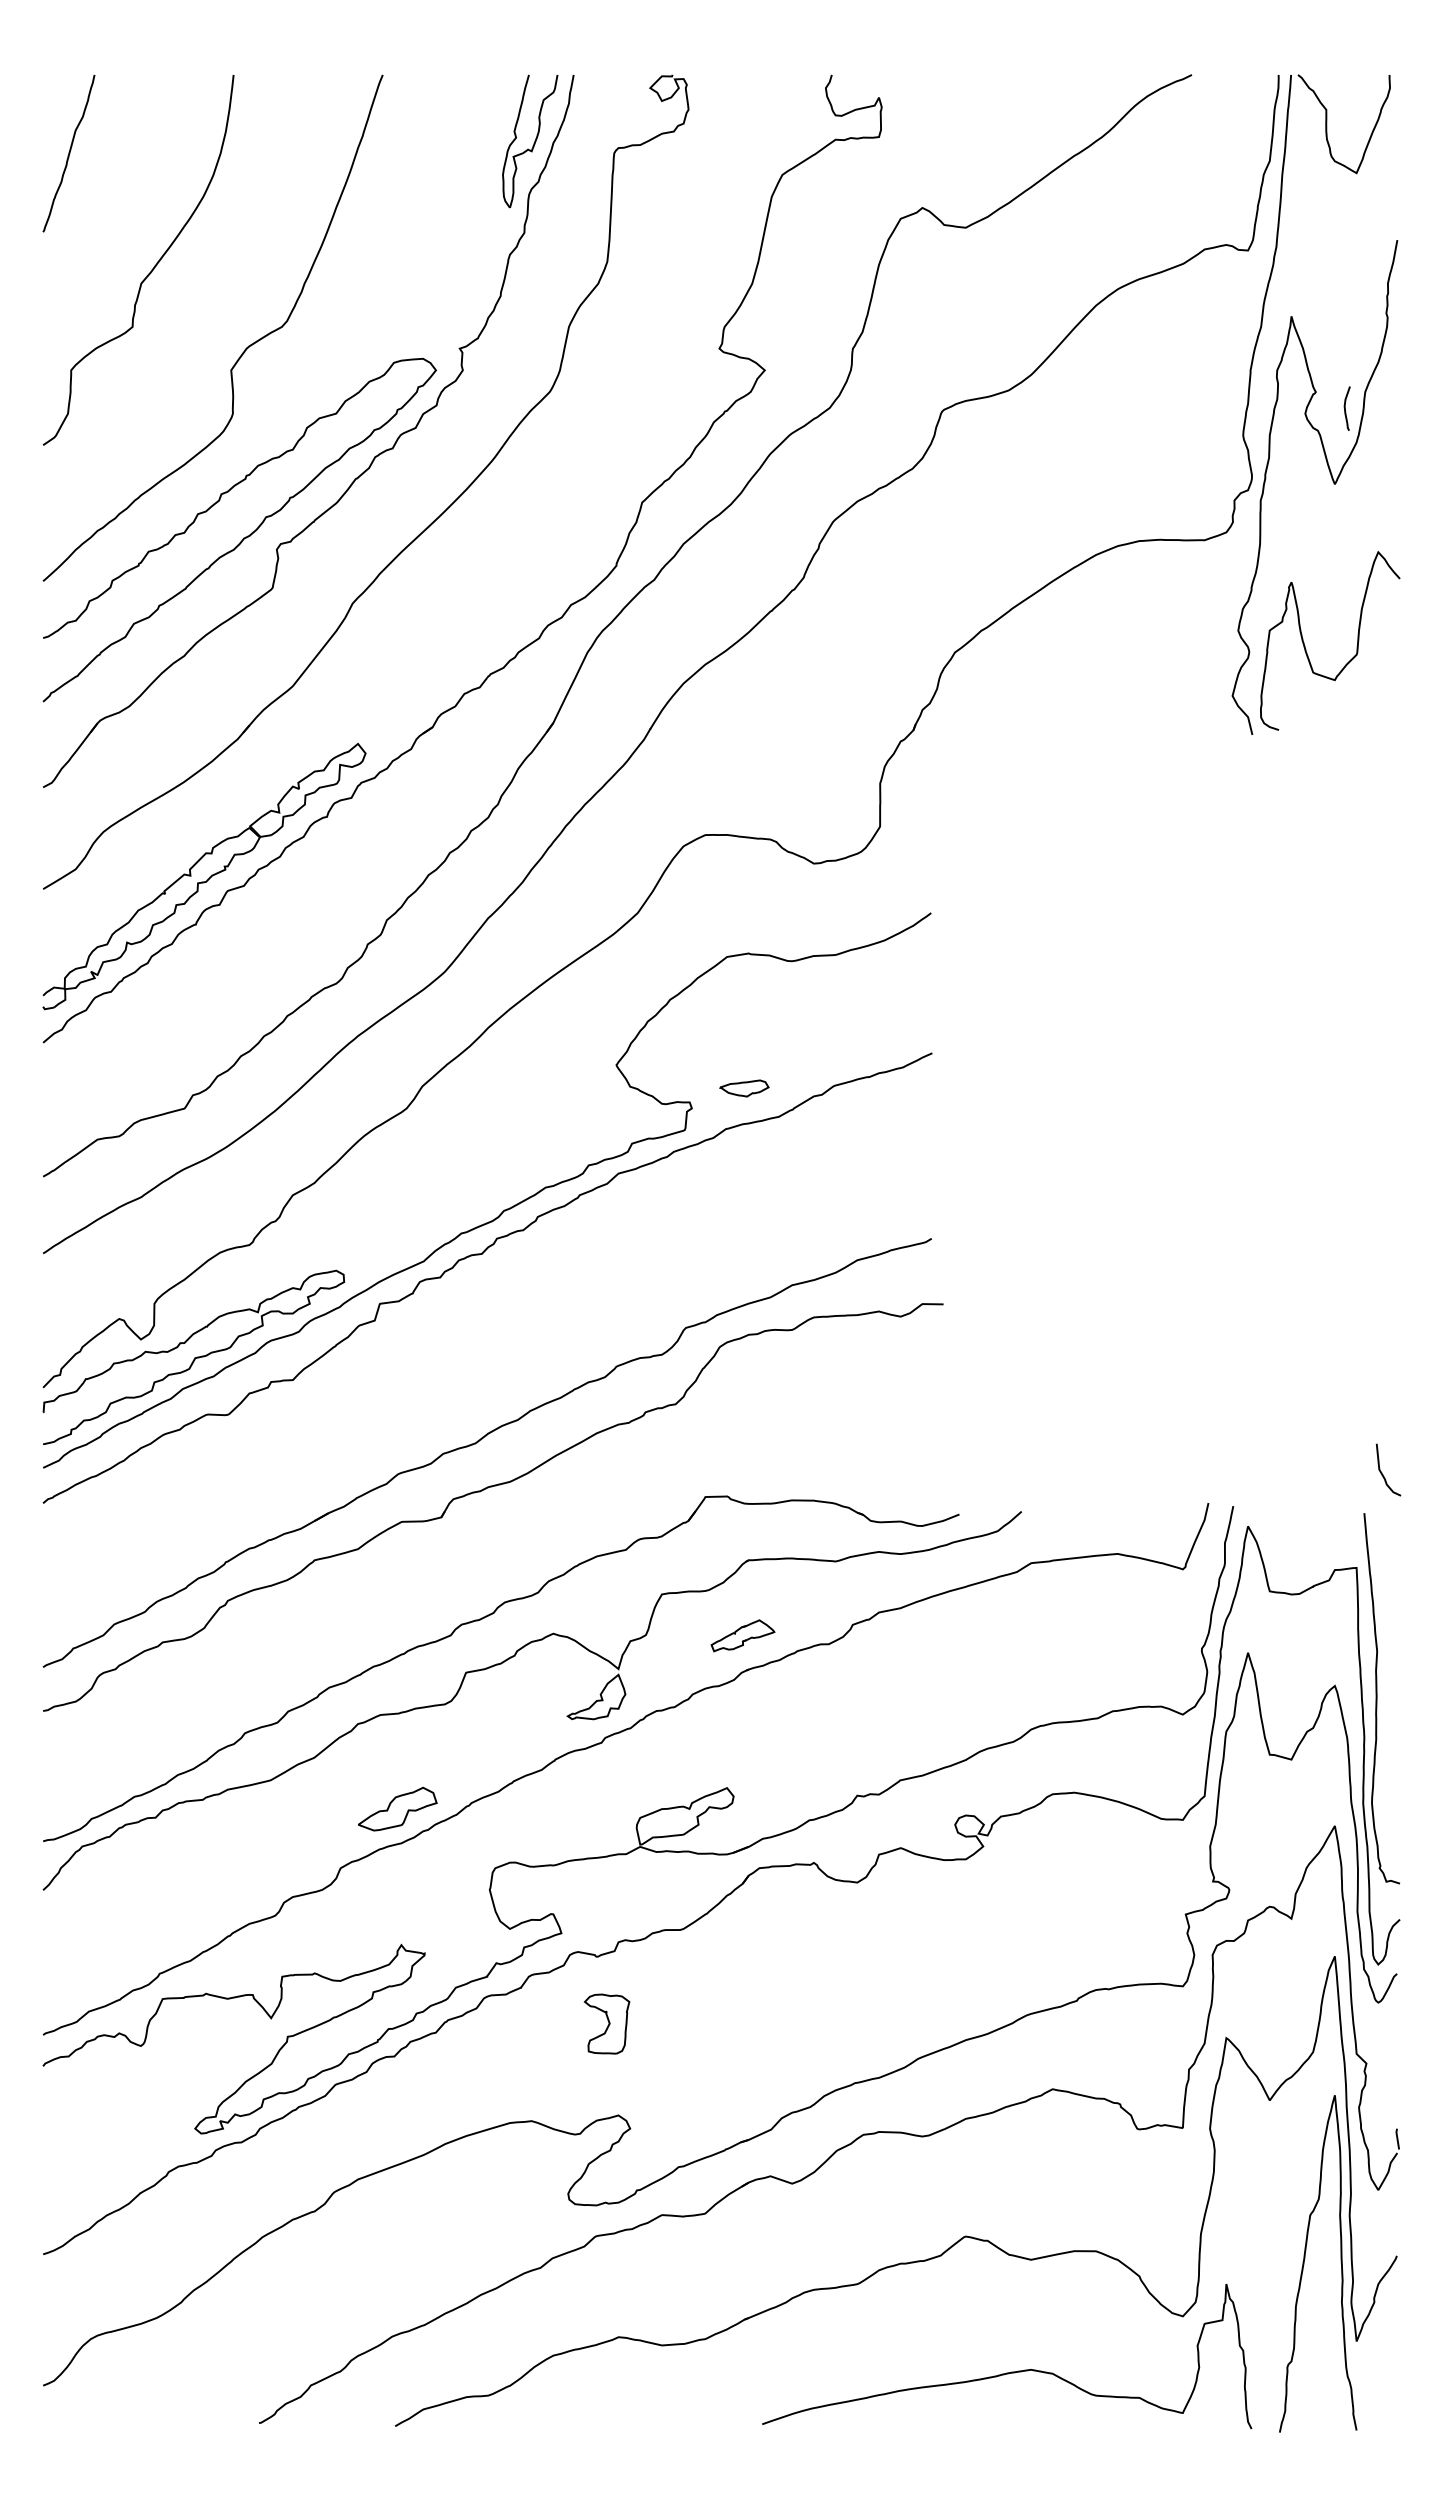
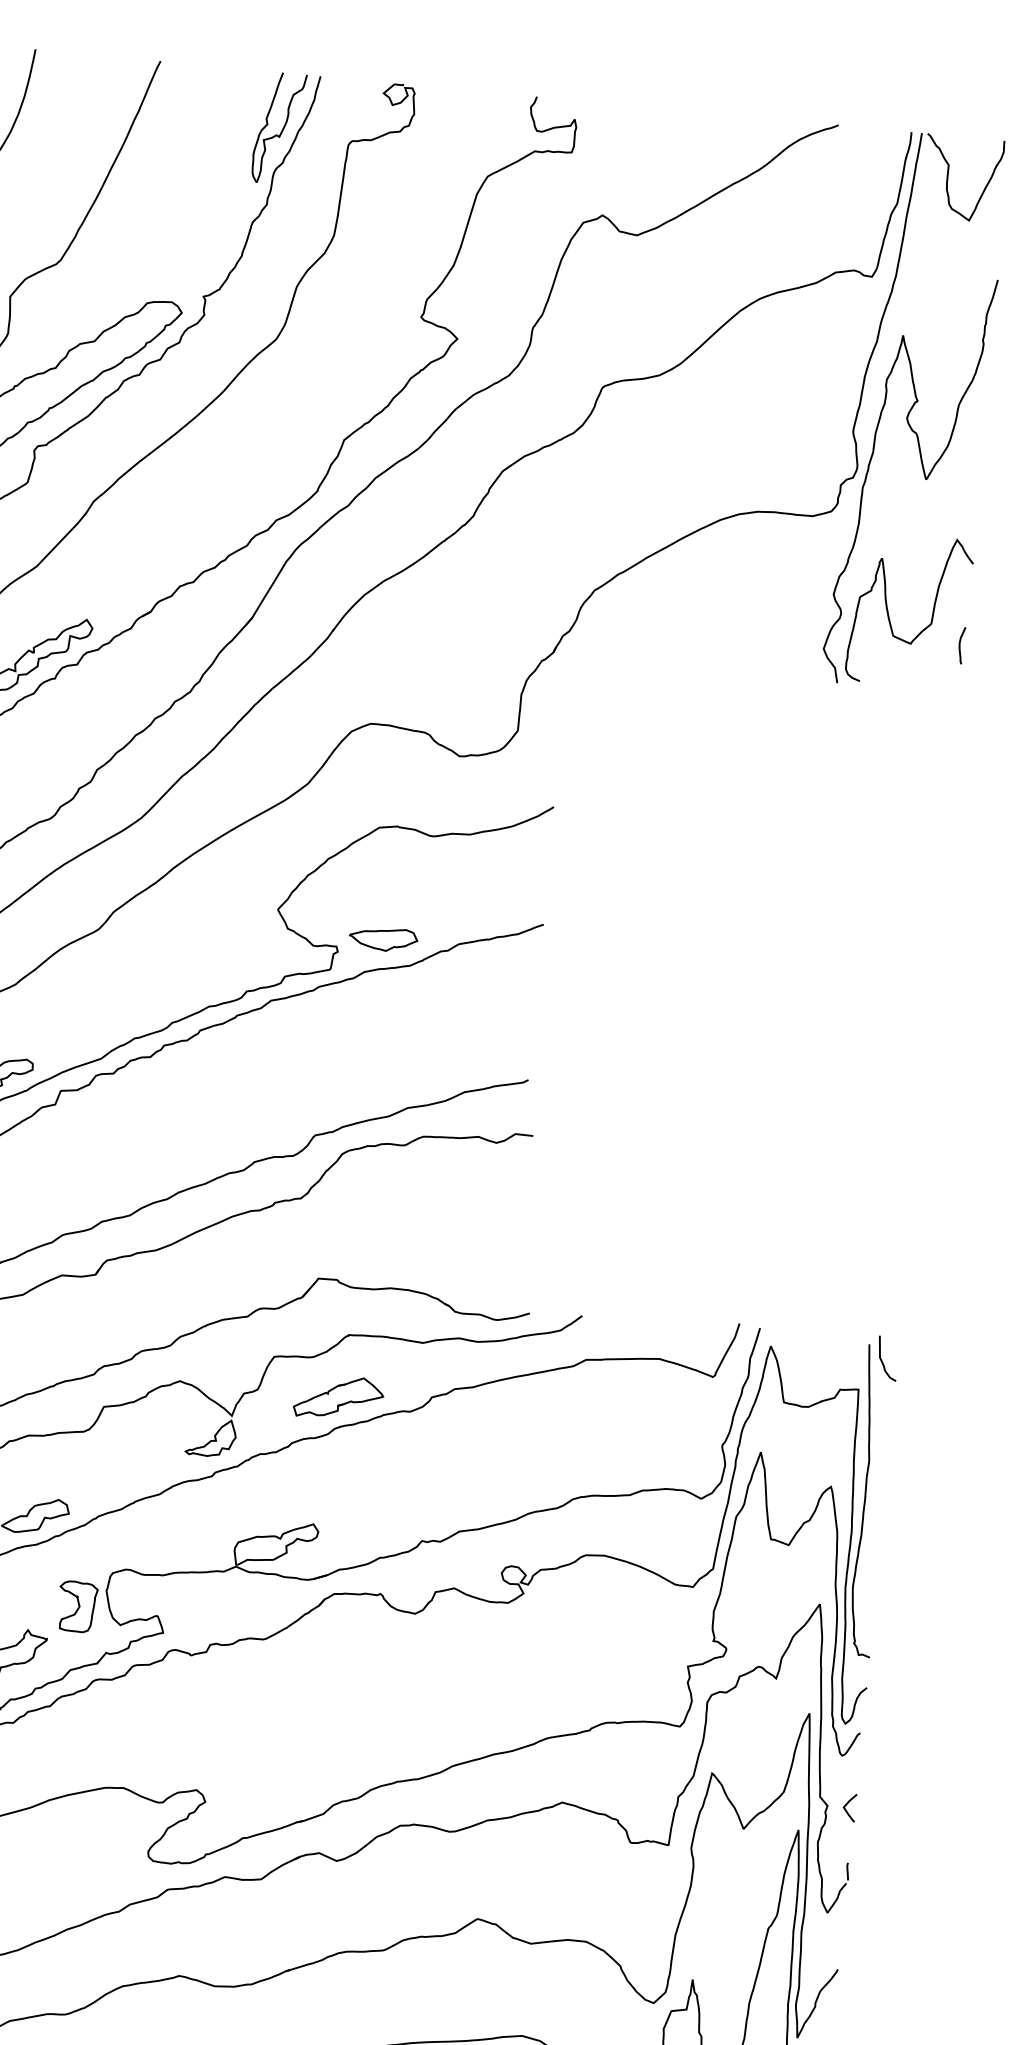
curve: (1345, 408) -> (960, 645), moved
part: (744, 1088) -> (383, 939), size x1.67
curve: (1382, 1472) -> (882, 1360), moved
part: (742, 1635) -> (338, 1397), size x1.67
part: (607, 2023) -> (77, 1606), moved
line: (1389, 2060) -> (847, 1805), added

